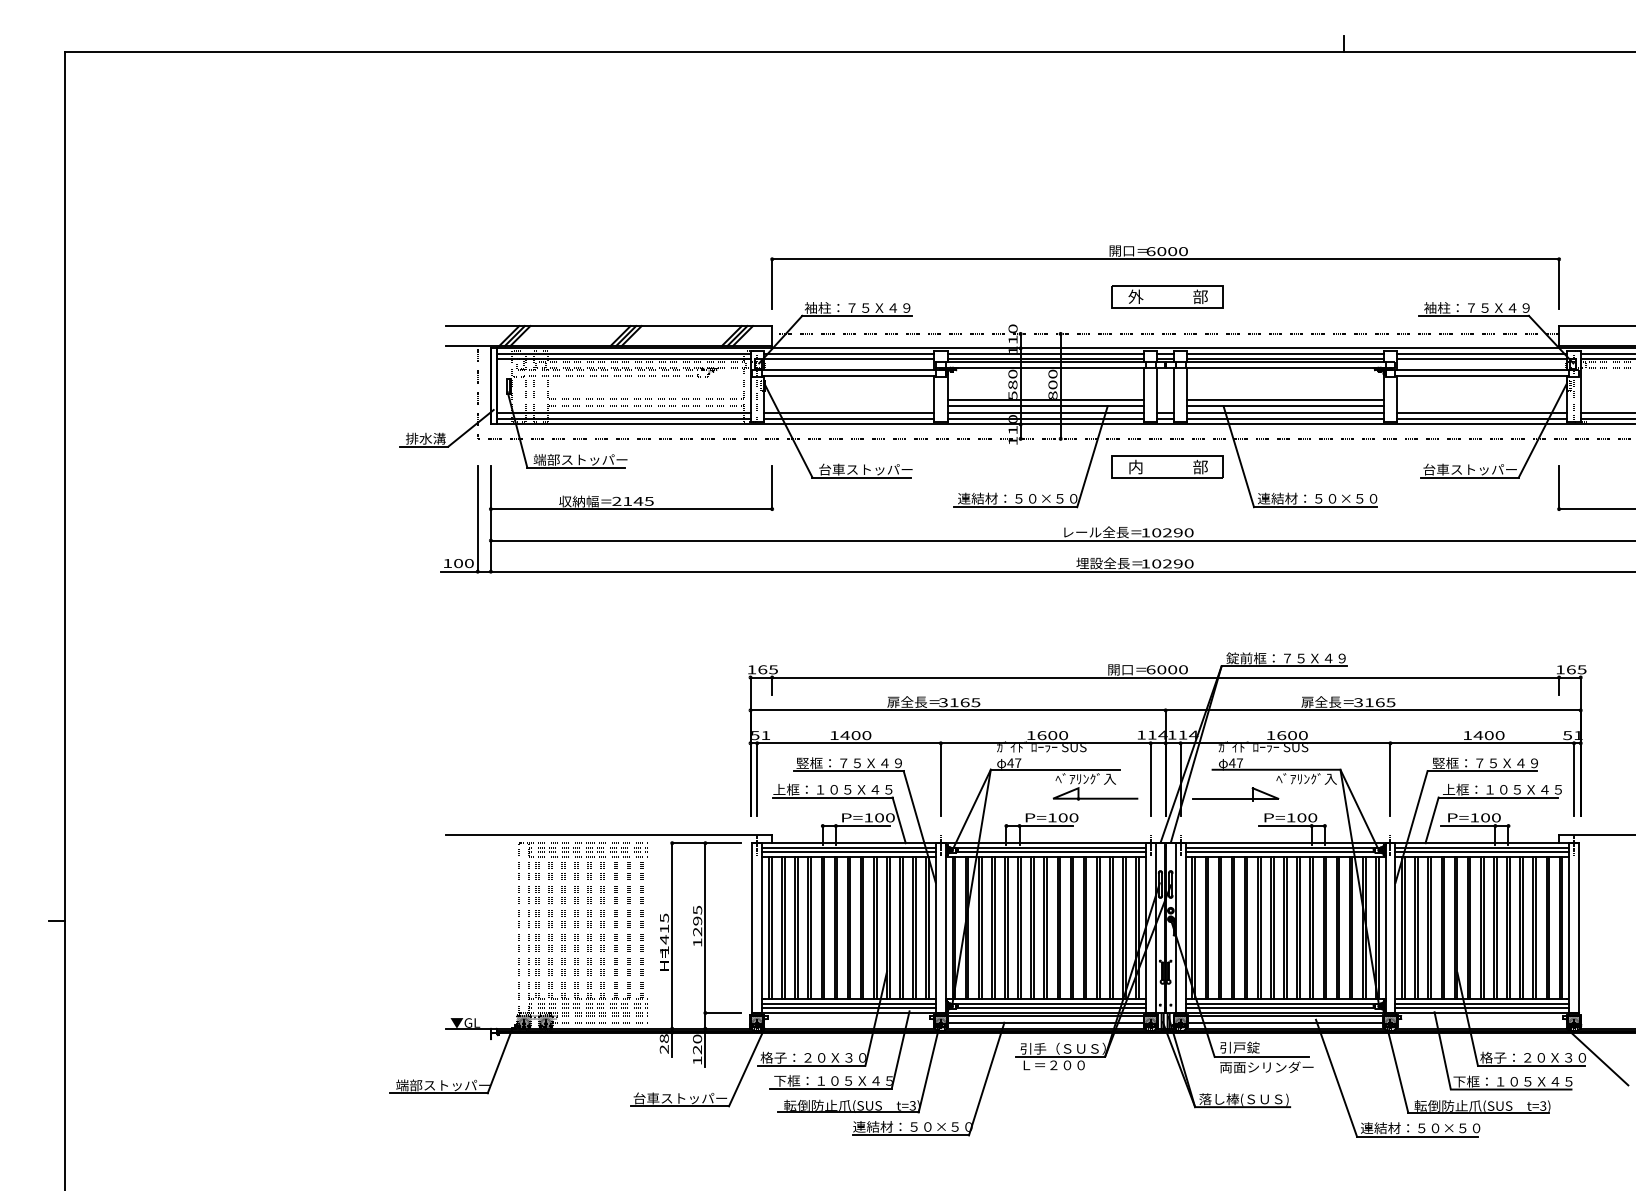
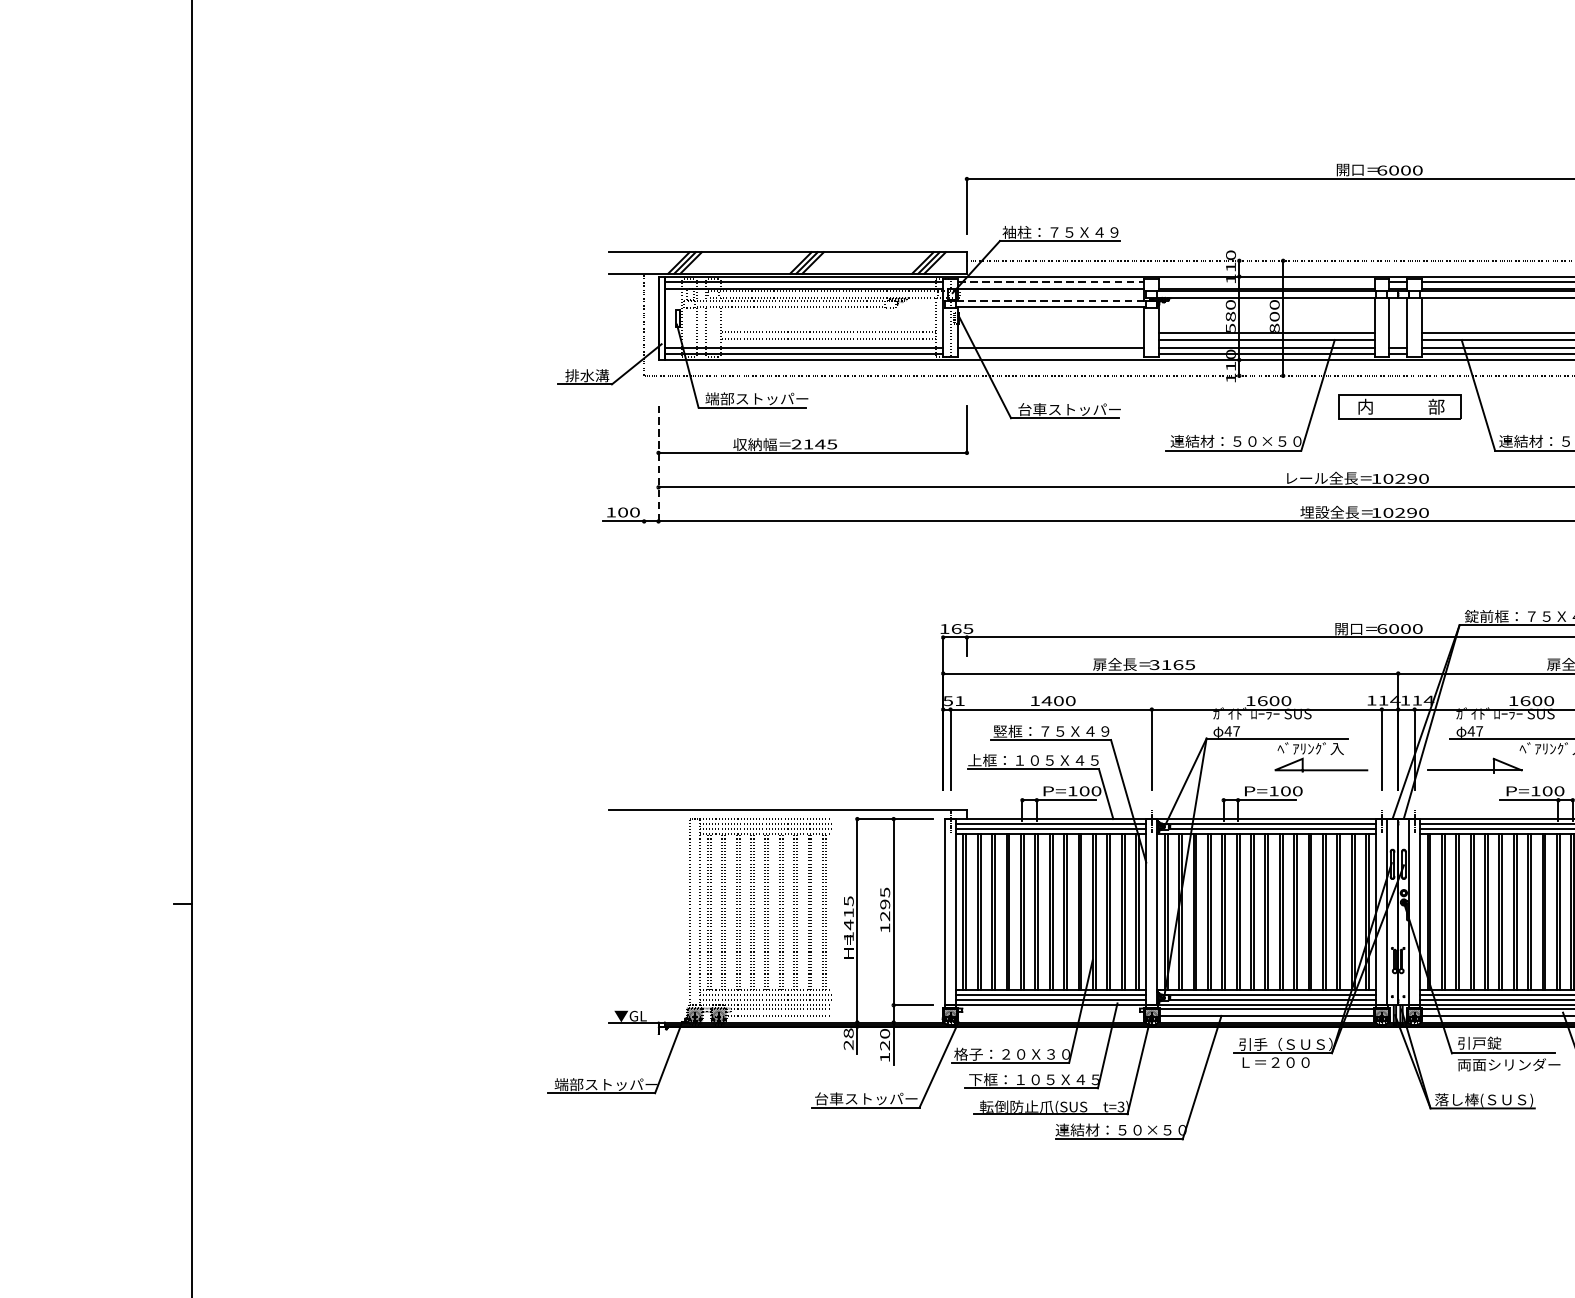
part: (1167, 296) -> (1400, 219), removed
line: (849, 353) -> (1051, 282), solid -> dashed
line: (1045, 353) -> (1266, 282), removed
line: (849, 370) -> (1051, 300), solid -> dashed
line: (848, 419) -> (1050, 354), removed
line: (477, 518) -> (643, 463), removed
line: (490, 518) -> (658, 463), solid -> dashed

